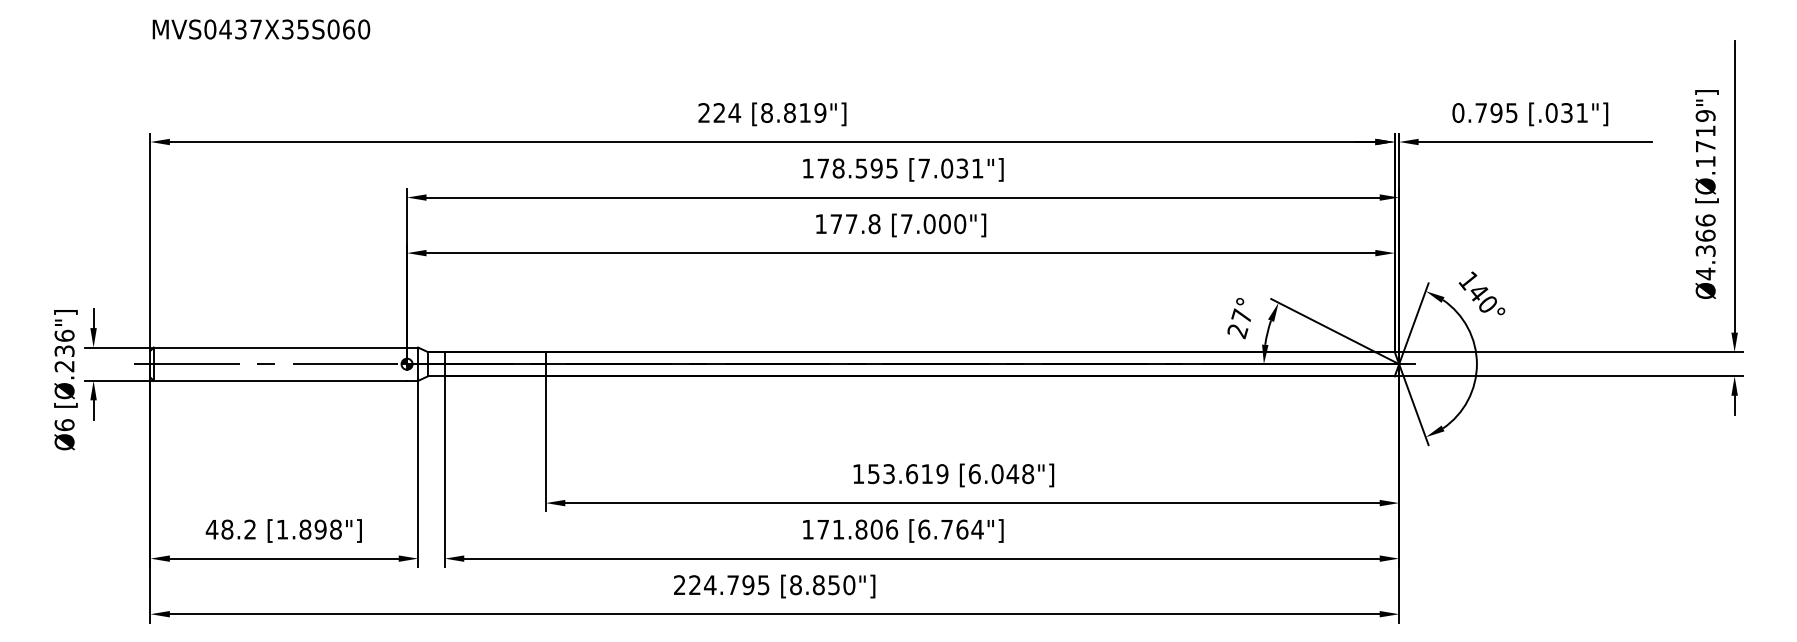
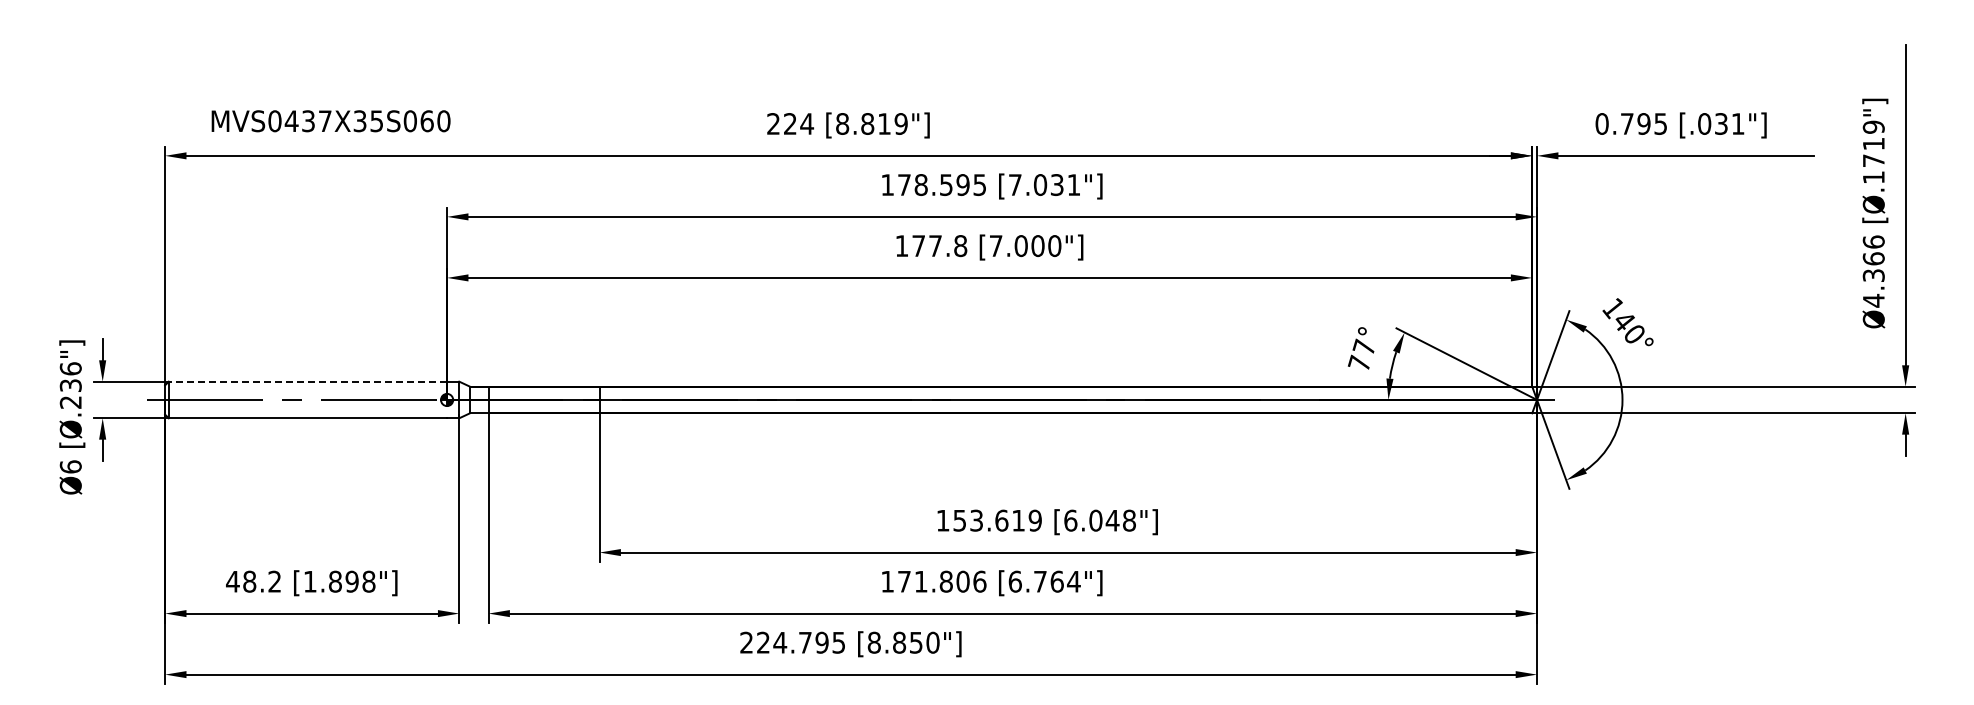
text: (260, 29) -> (330, 121), moved
text: (1237, 331) -> (1359, 363), 27° -> 77°
line: (280, 347) -> (307, 381), solid -> dashed

